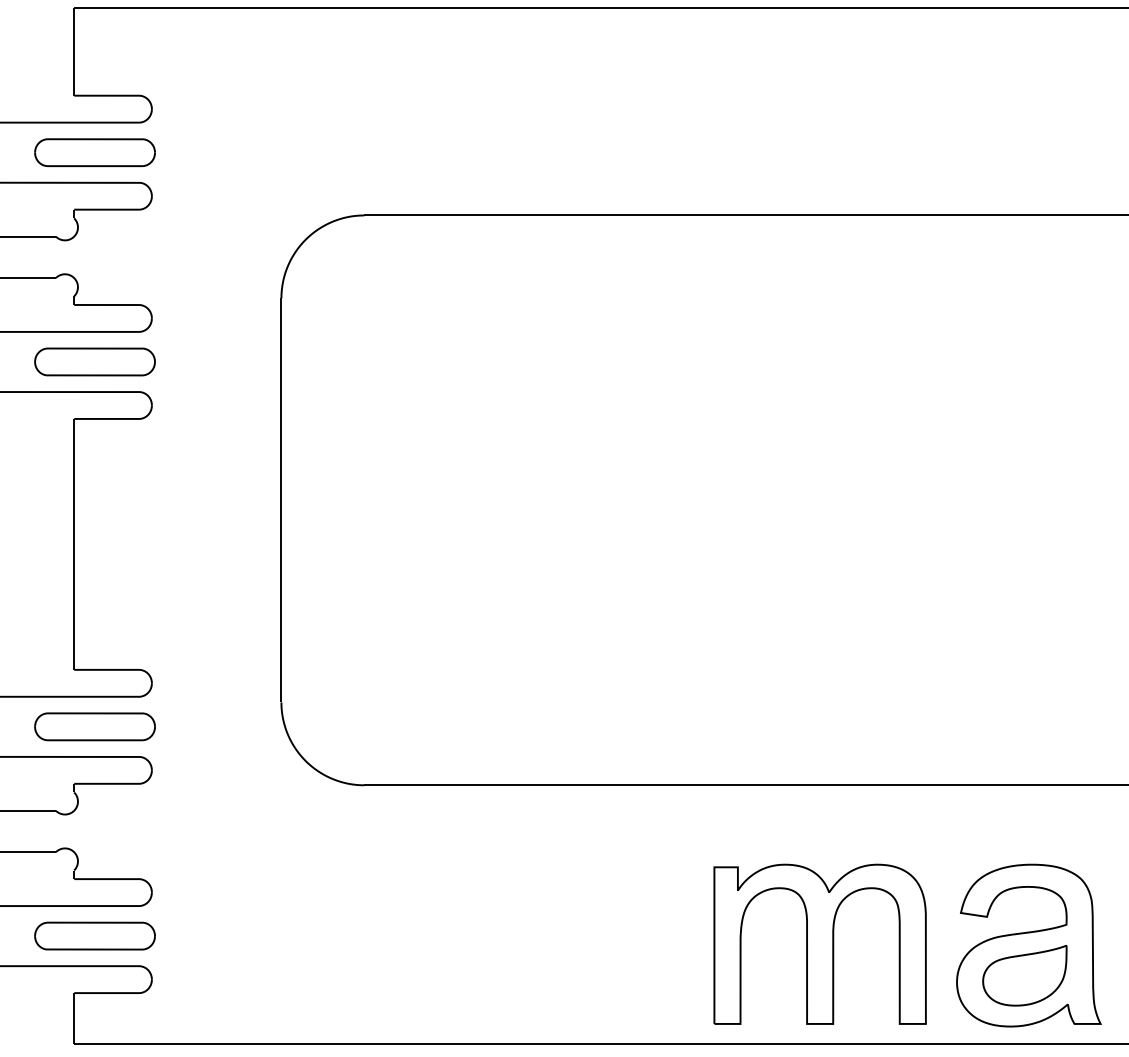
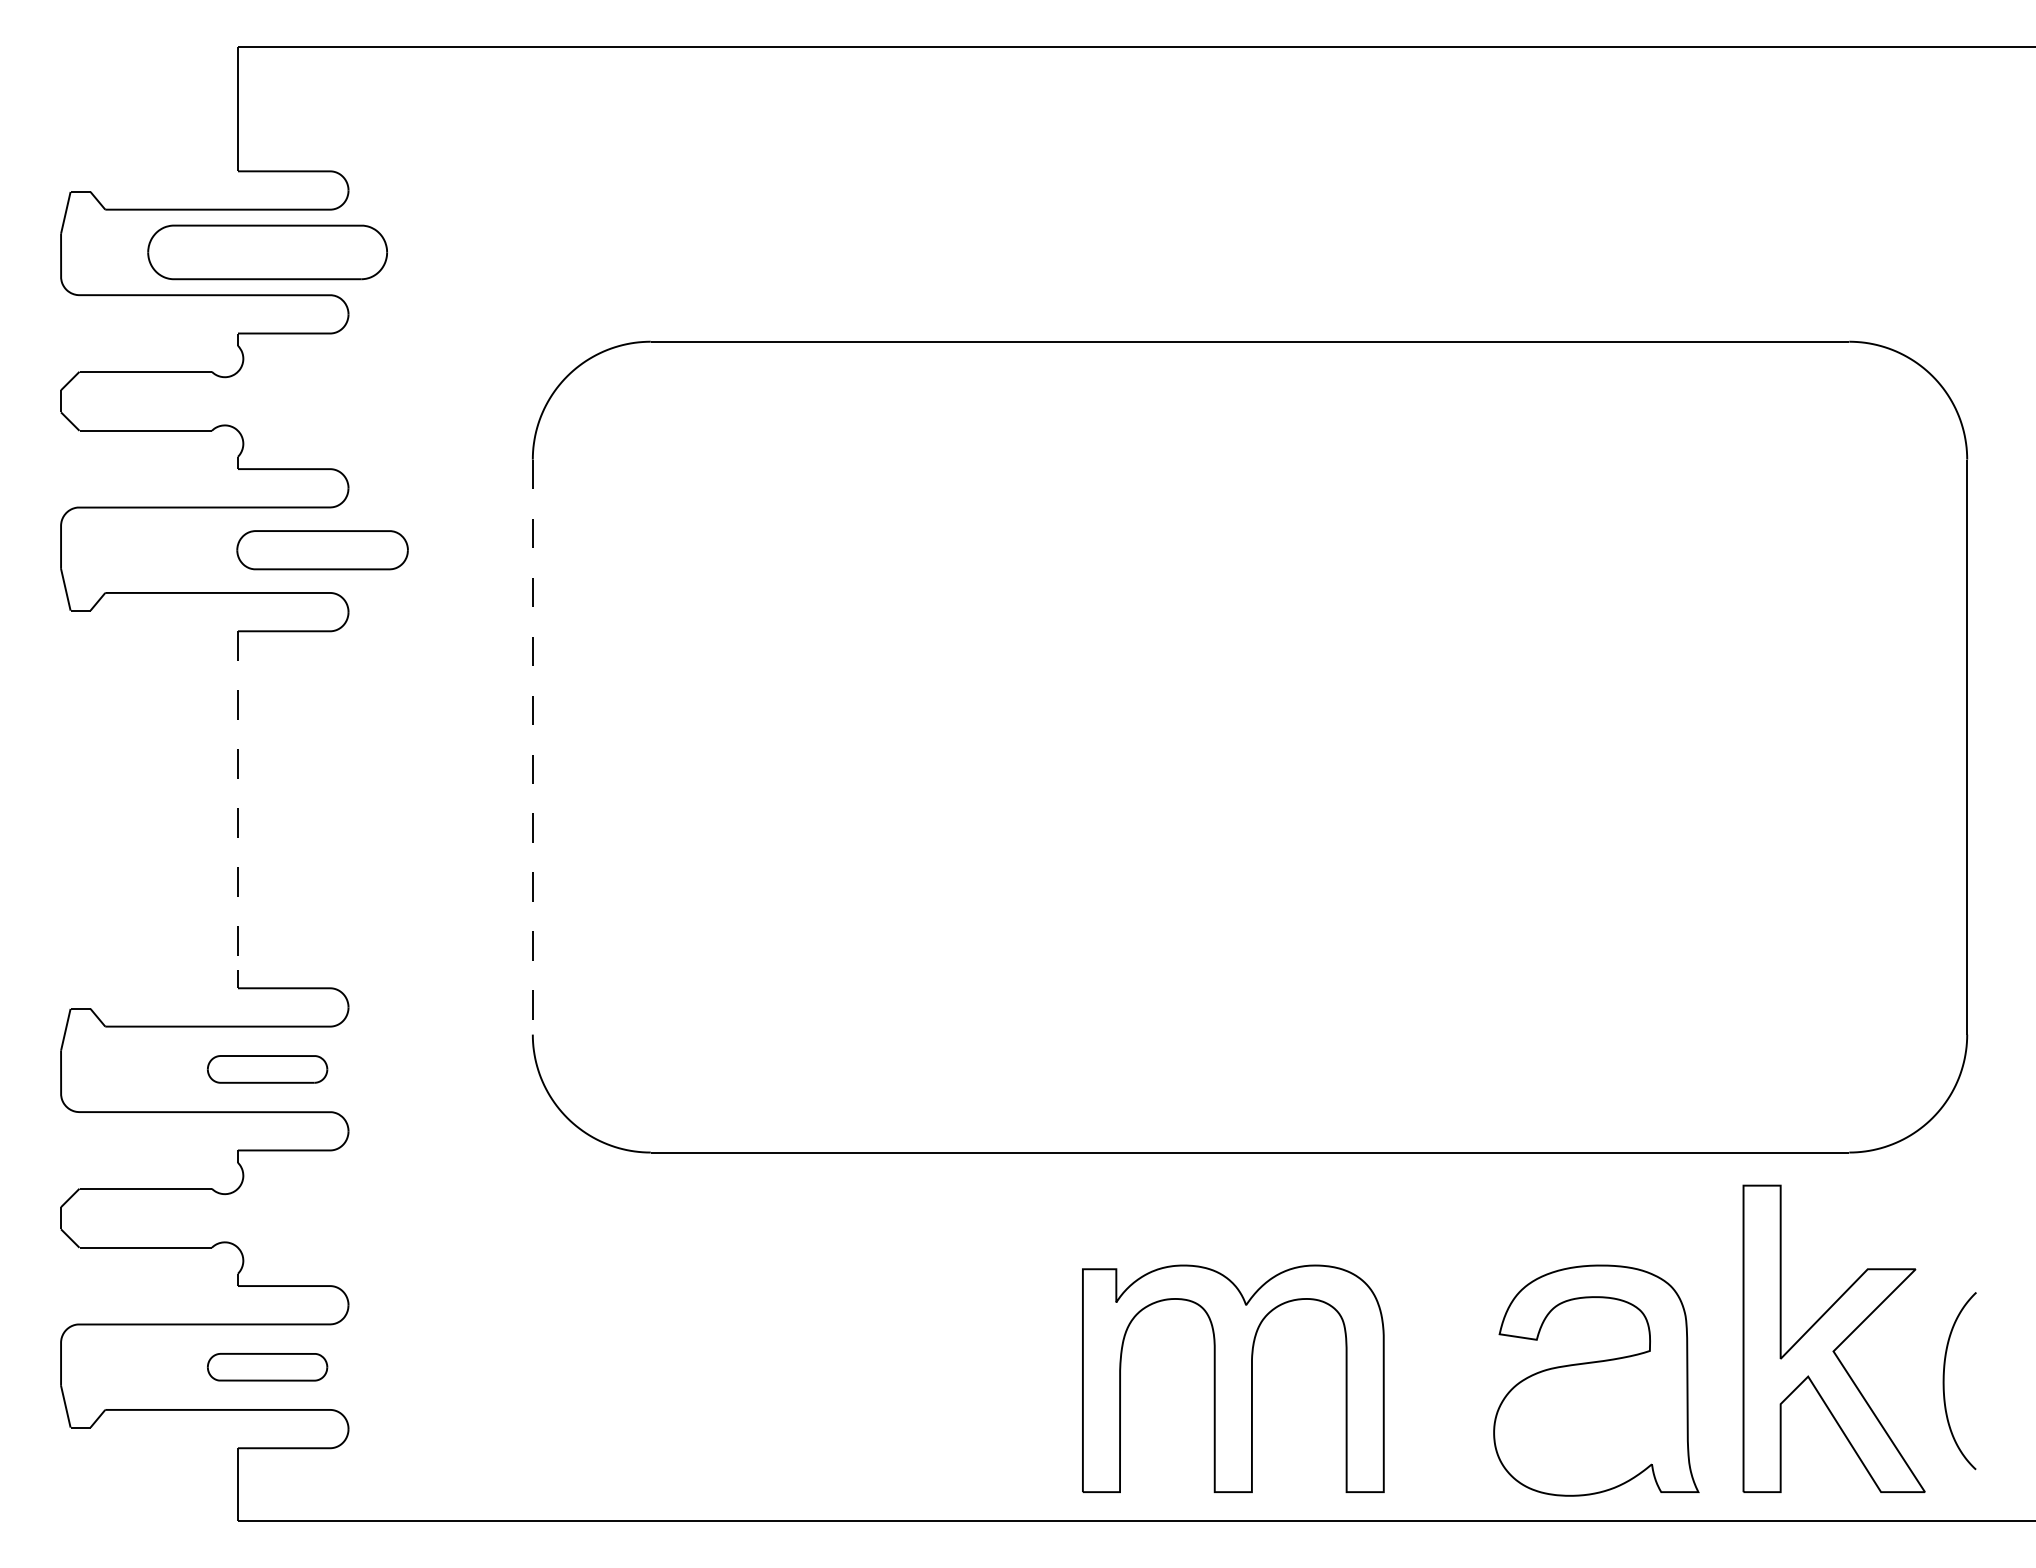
part: (94, 152) -> (267, 252), size x1.4
part: (94, 362) -> (322, 550), moved
line: (281, 500) -> (532, 747), solid -> dashed
line: (73, 537) -> (237, 800), solid -> dashed
part: (94, 726) -> (267, 1069), size x0.7
part: (94, 936) -> (267, 1367), size x0.7
part: (820, 944) -> (1233, 1378), moved
part: (1024, 975) -> (1590, 1423), removed

